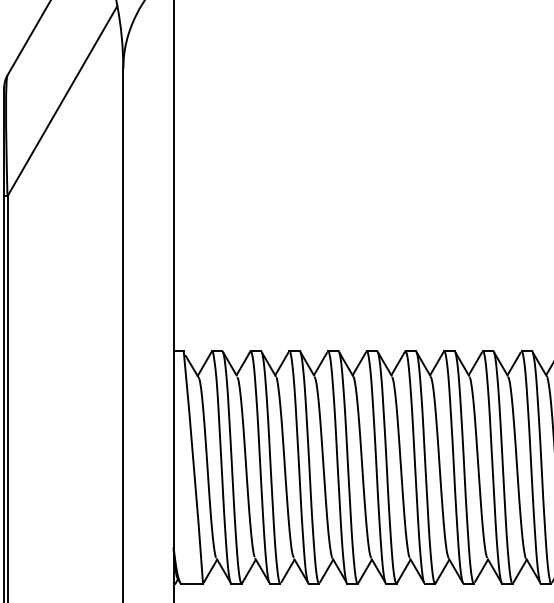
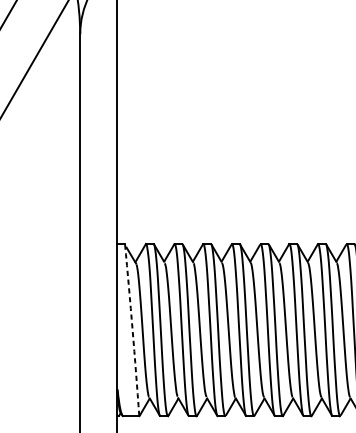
arc: (194, 467) -> (132, 330), solid -> dashed

